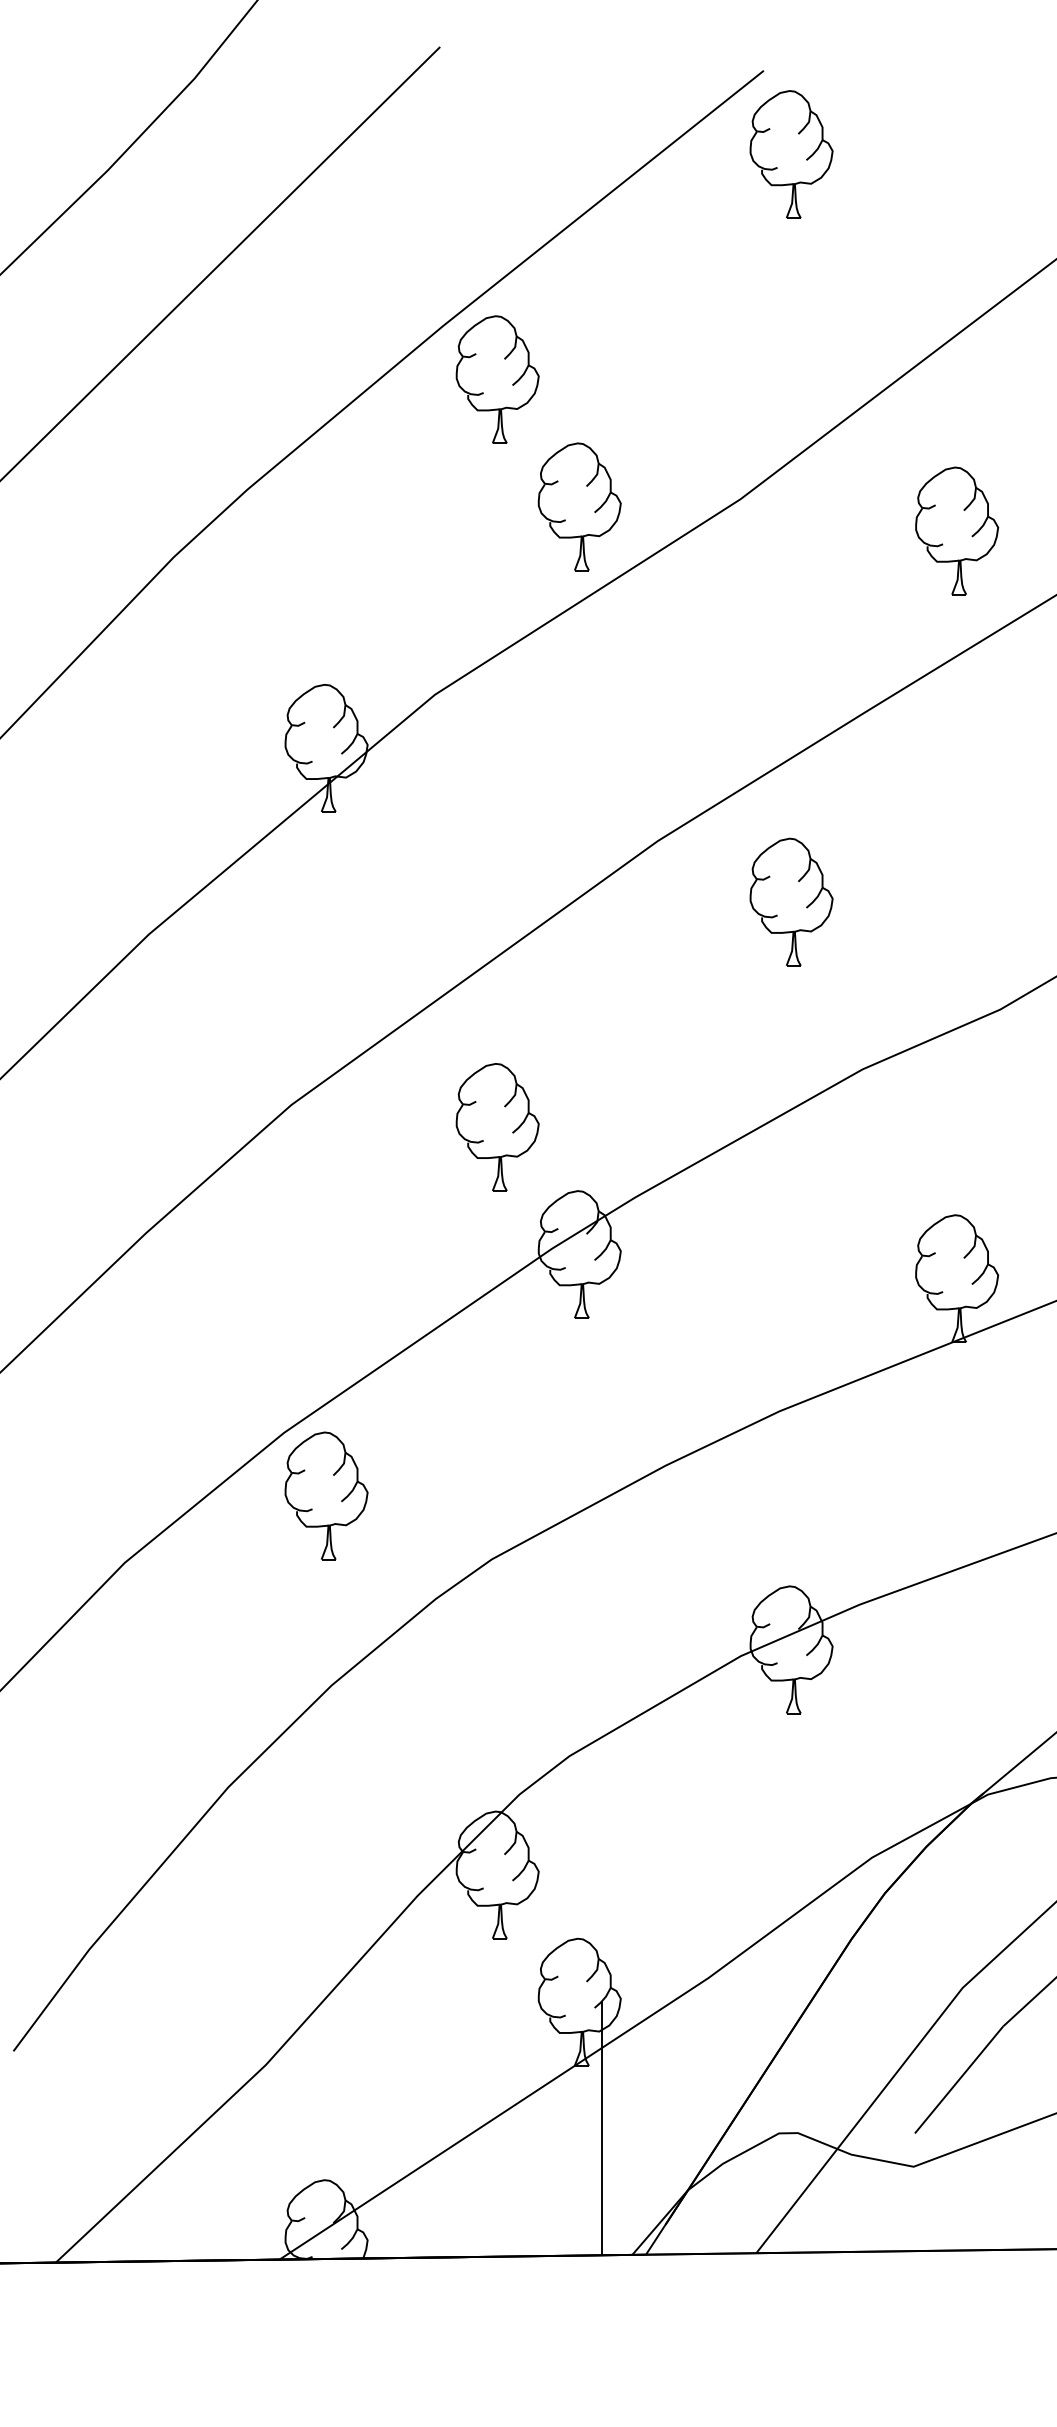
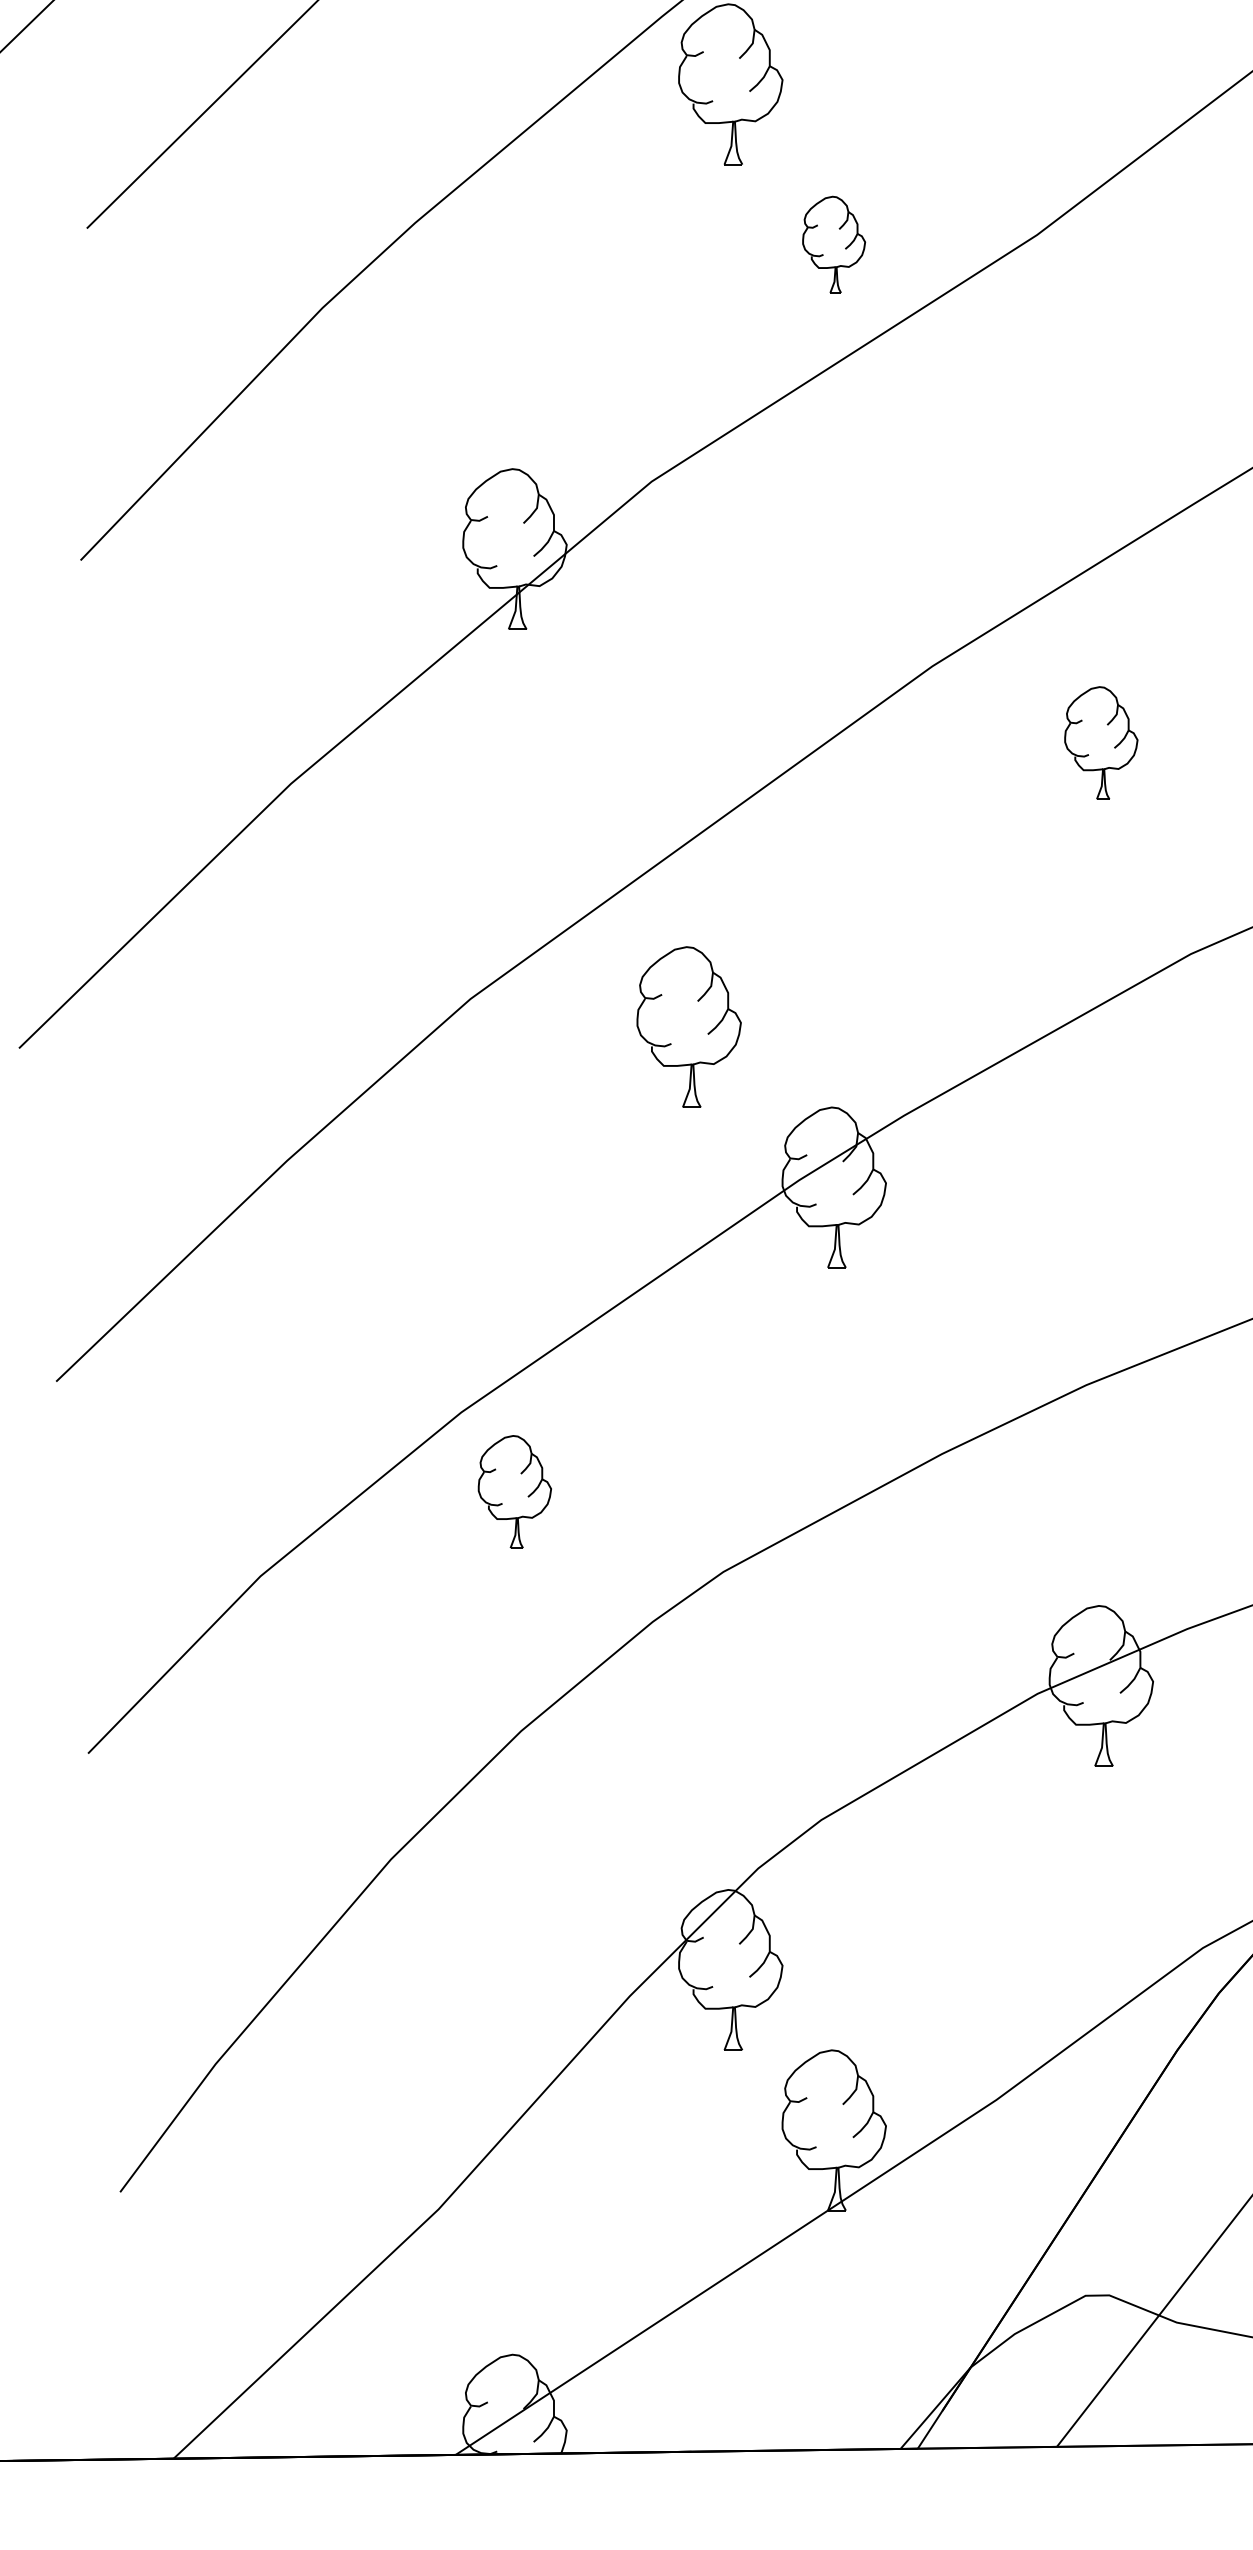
part: (579, 506) -> (833, 244), size x0.6
part: (791, 901) -> (1101, 742), size x0.7
part: (497, 1127) -> (688, 1027), moved
part: (326, 1495) -> (514, 1491), size x0.7
line: (602, 2128) -> (862, 2289), removed

